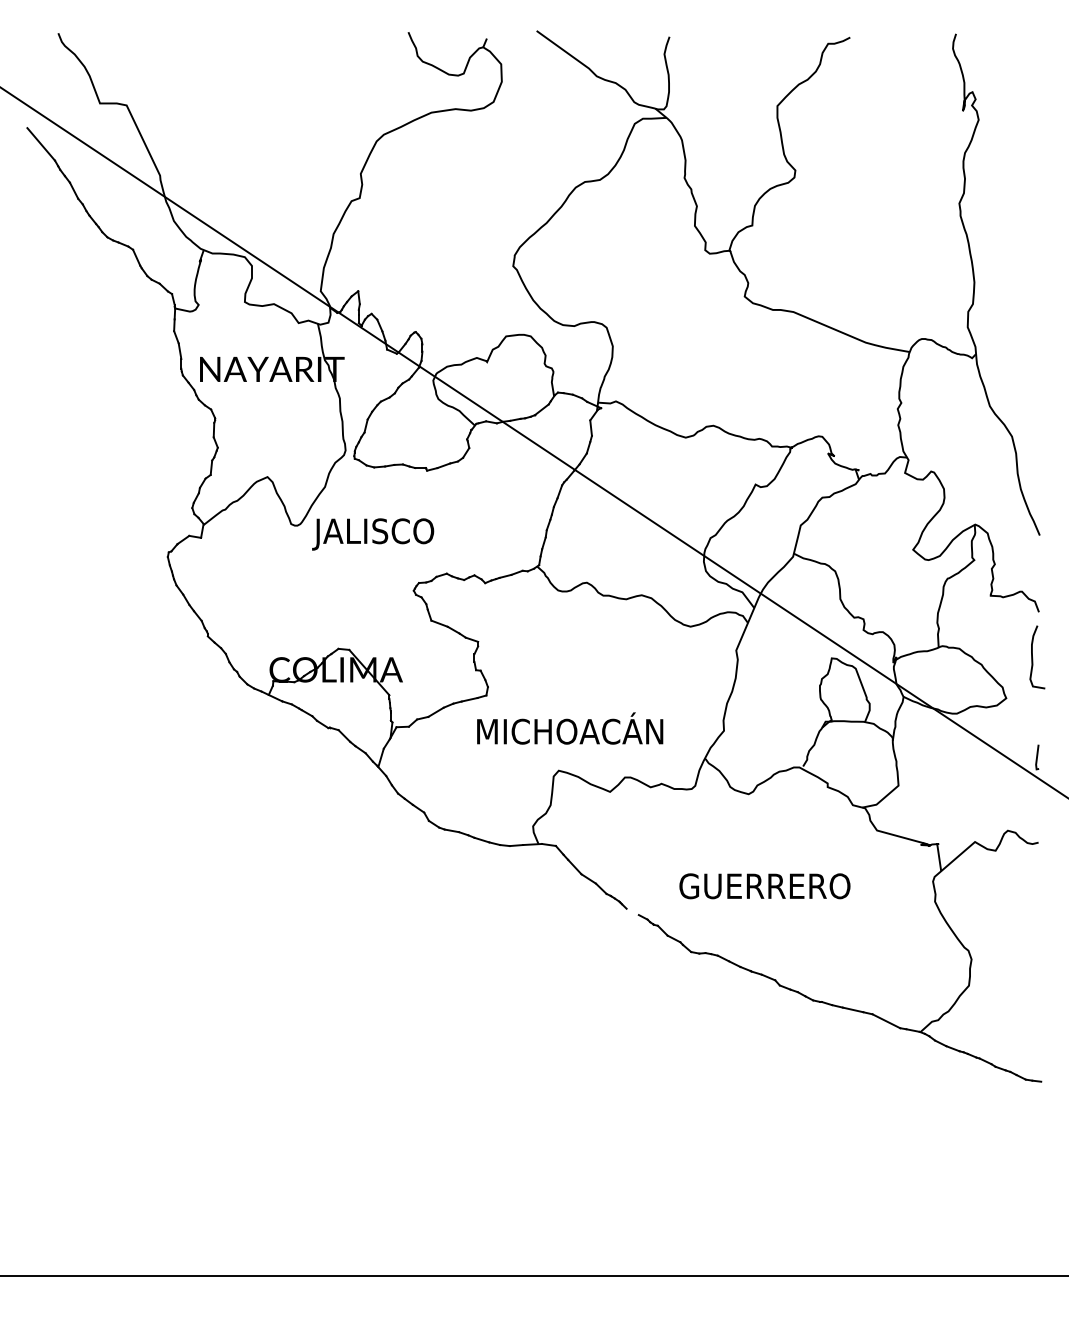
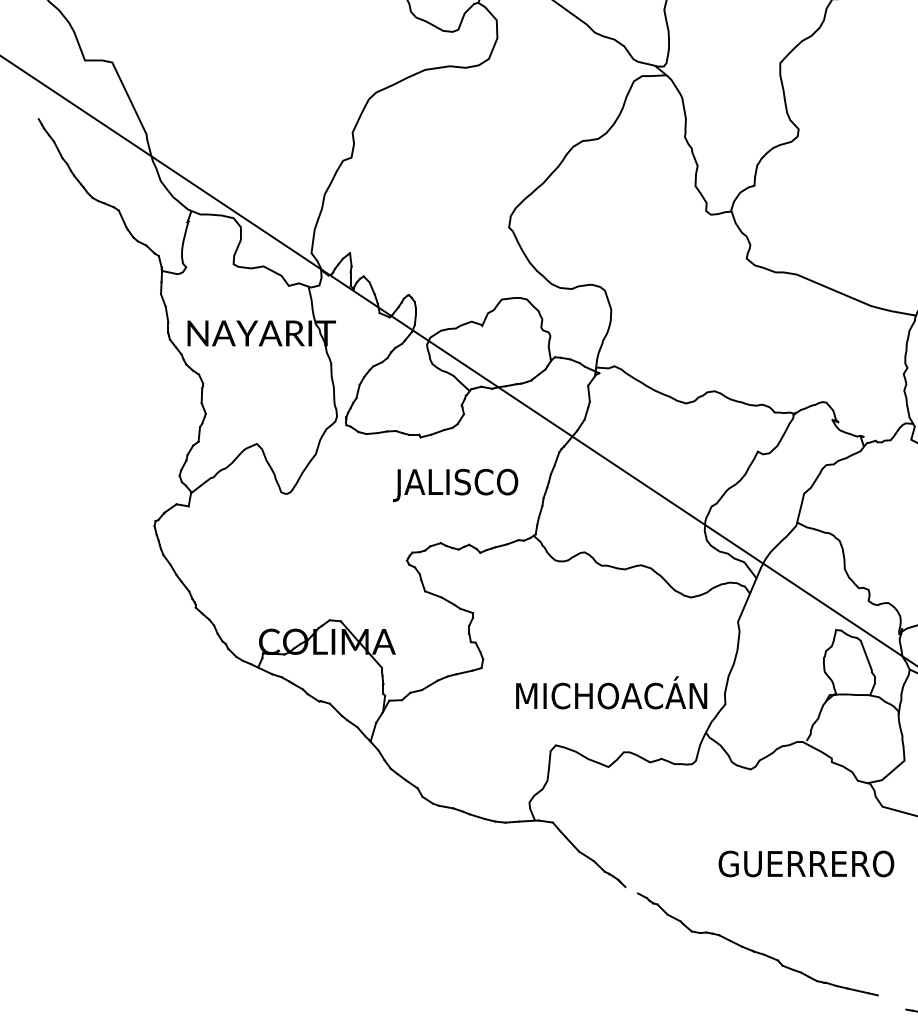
line: (41, 144) -> (24, 102), removed
text: (373, 534) -> (455, 485), moved
text: (570, 728) -> (611, 692), moved
text: (764, 886) -> (805, 864), moved
line: (886, 1021) -> (892, 1002), removed

